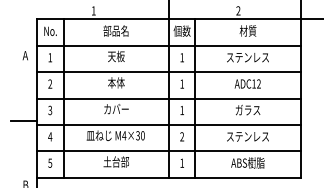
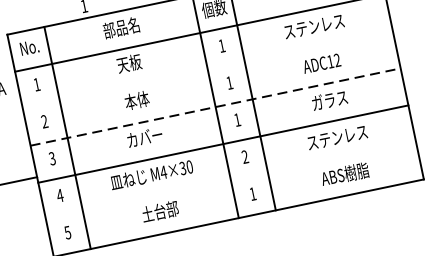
line: (169, 72) -> (208, 70), removed
line: (169, 98) -> (216, 106), solid -> dashed
line: (169, 151) -> (231, 181), removed

